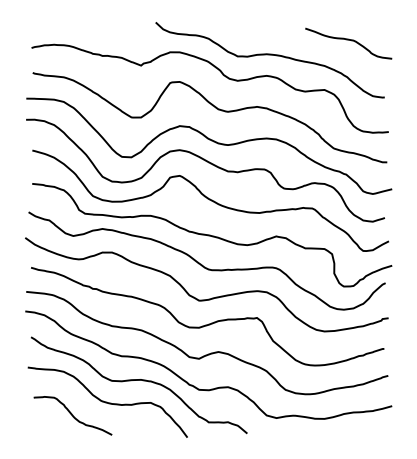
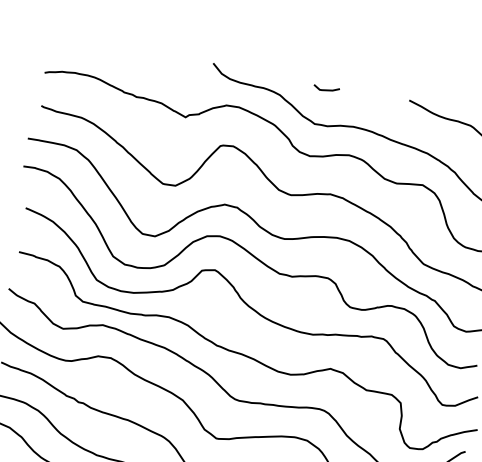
line: (242, 29) -> (326, 89), added

